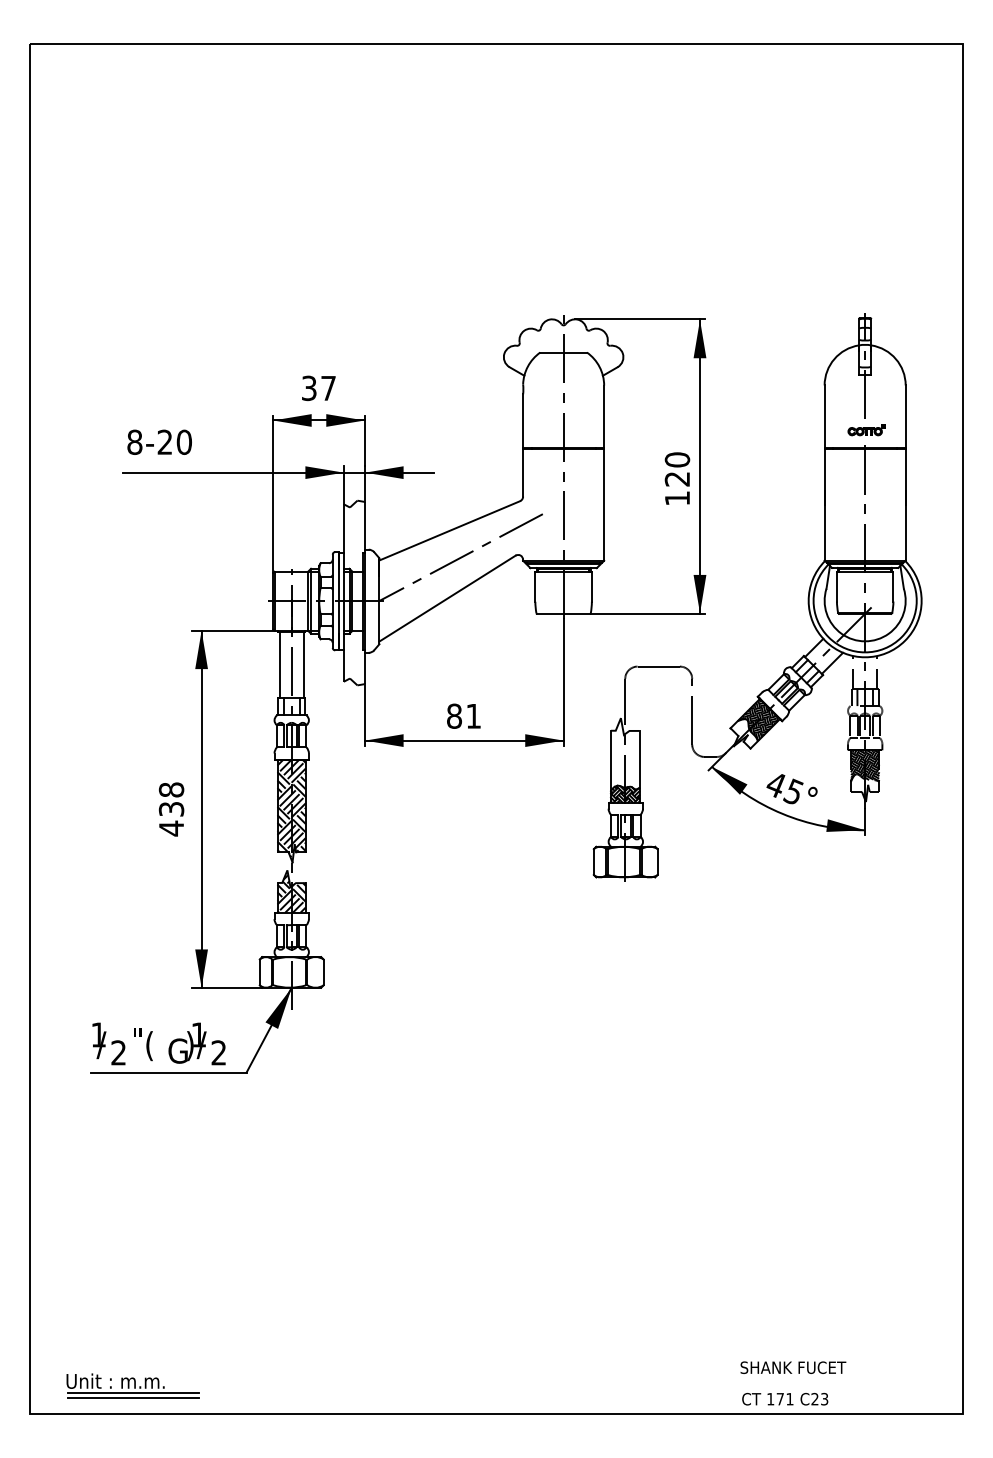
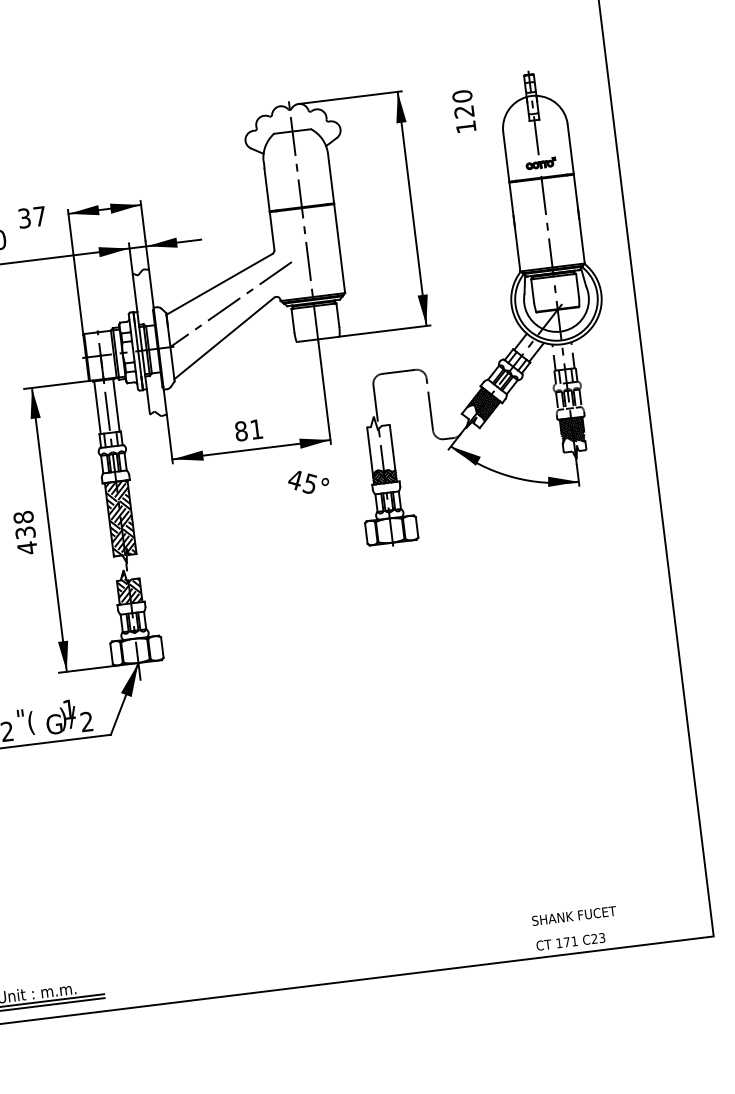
text: (318, 388) -> (31, 217), moved
text: (677, 478) -> (464, 111), moved
text: (791, 789) -> (308, 482), moved

